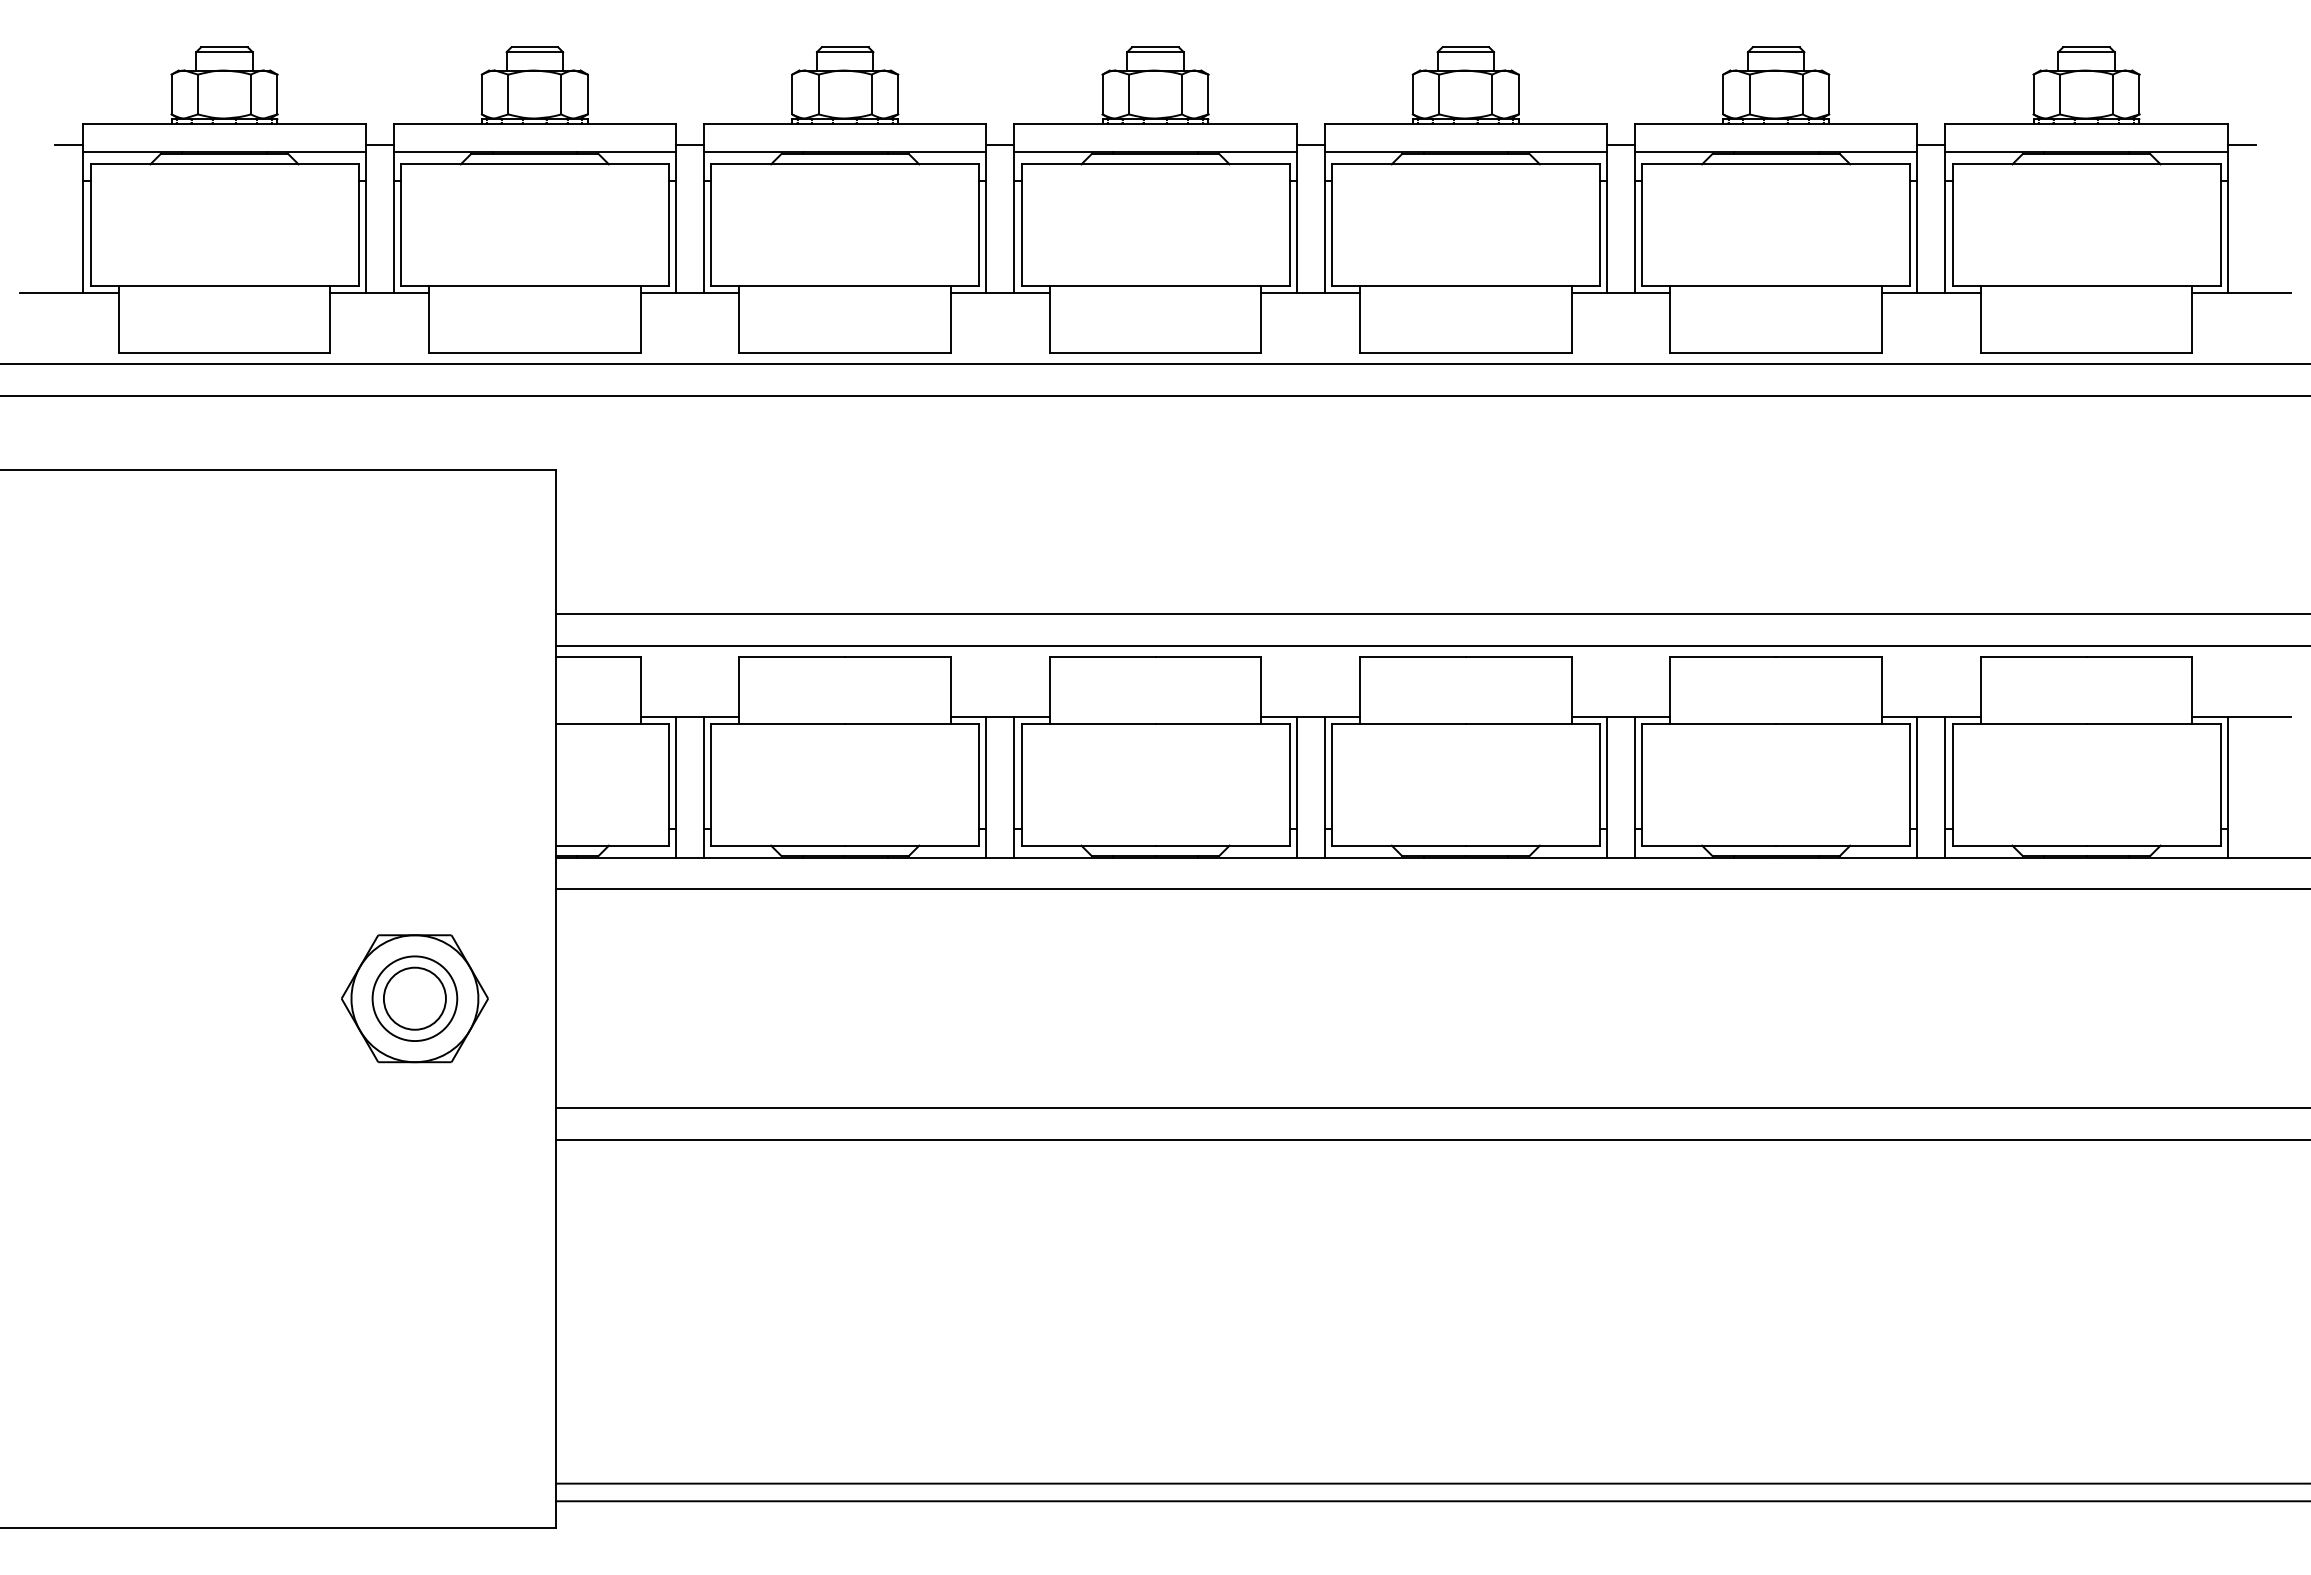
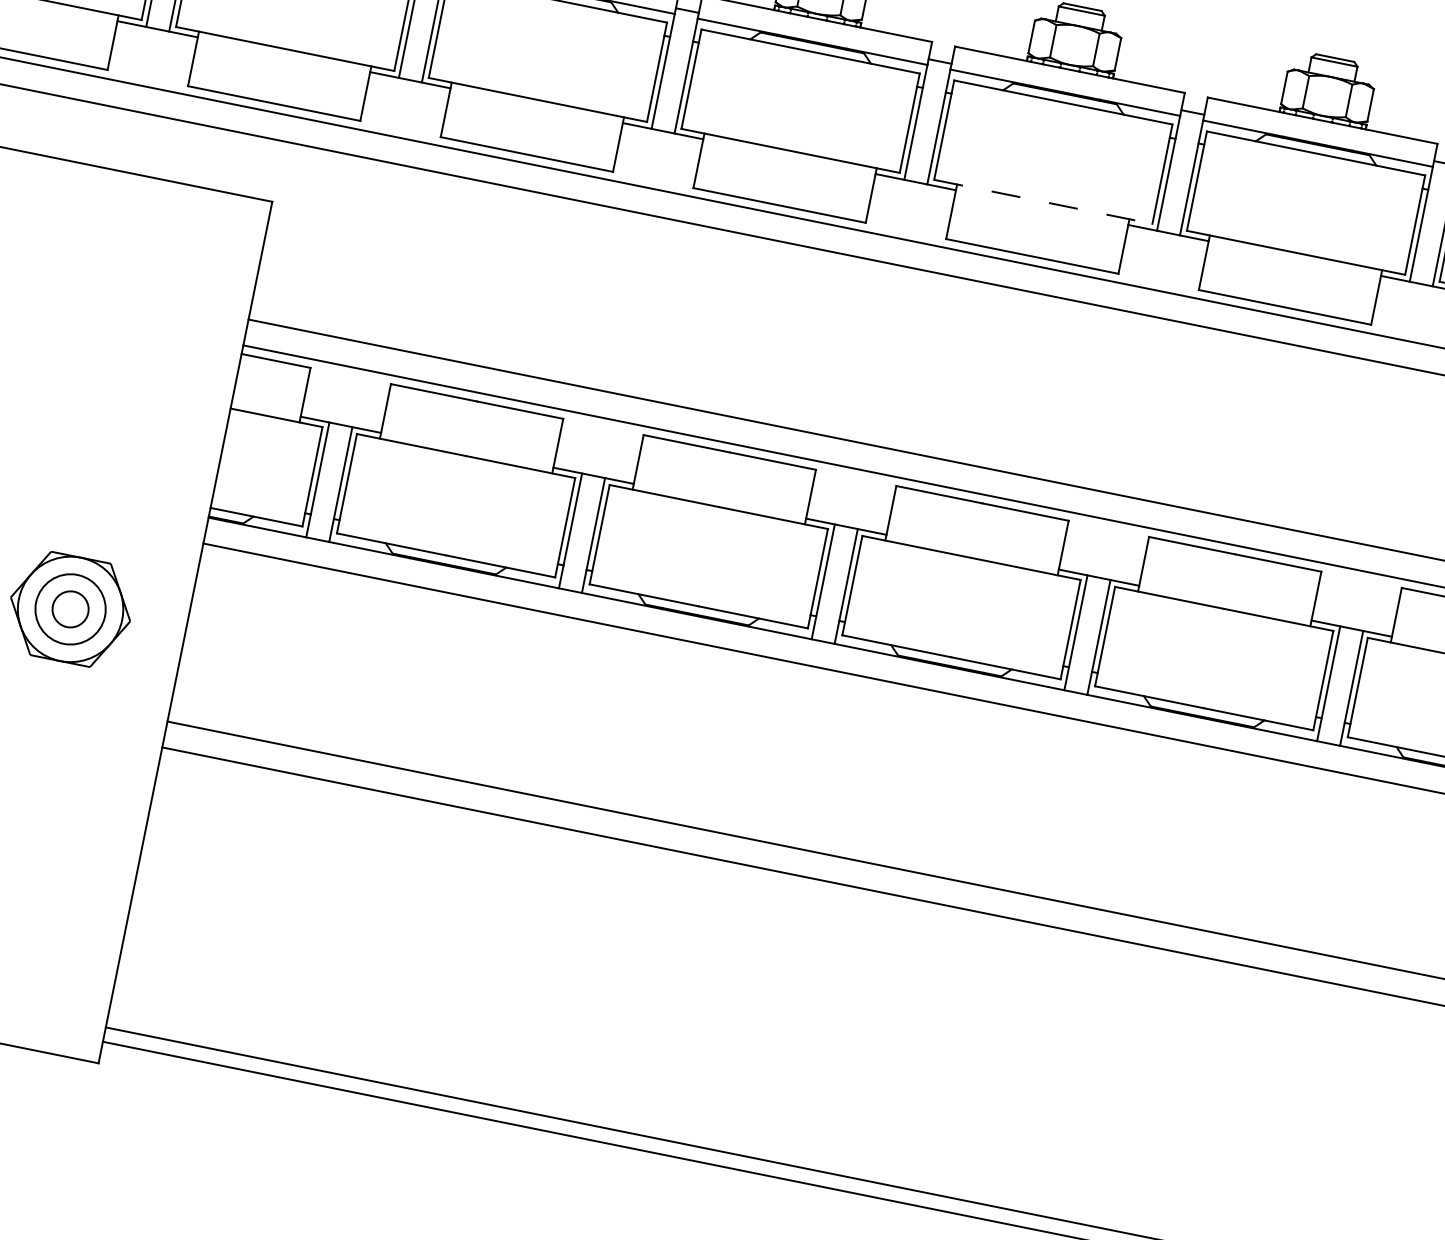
line: (1466, 286) -> (1043, 202), solid -> dashed
circle: (414, 998) -> (70, 609), size x0.7

